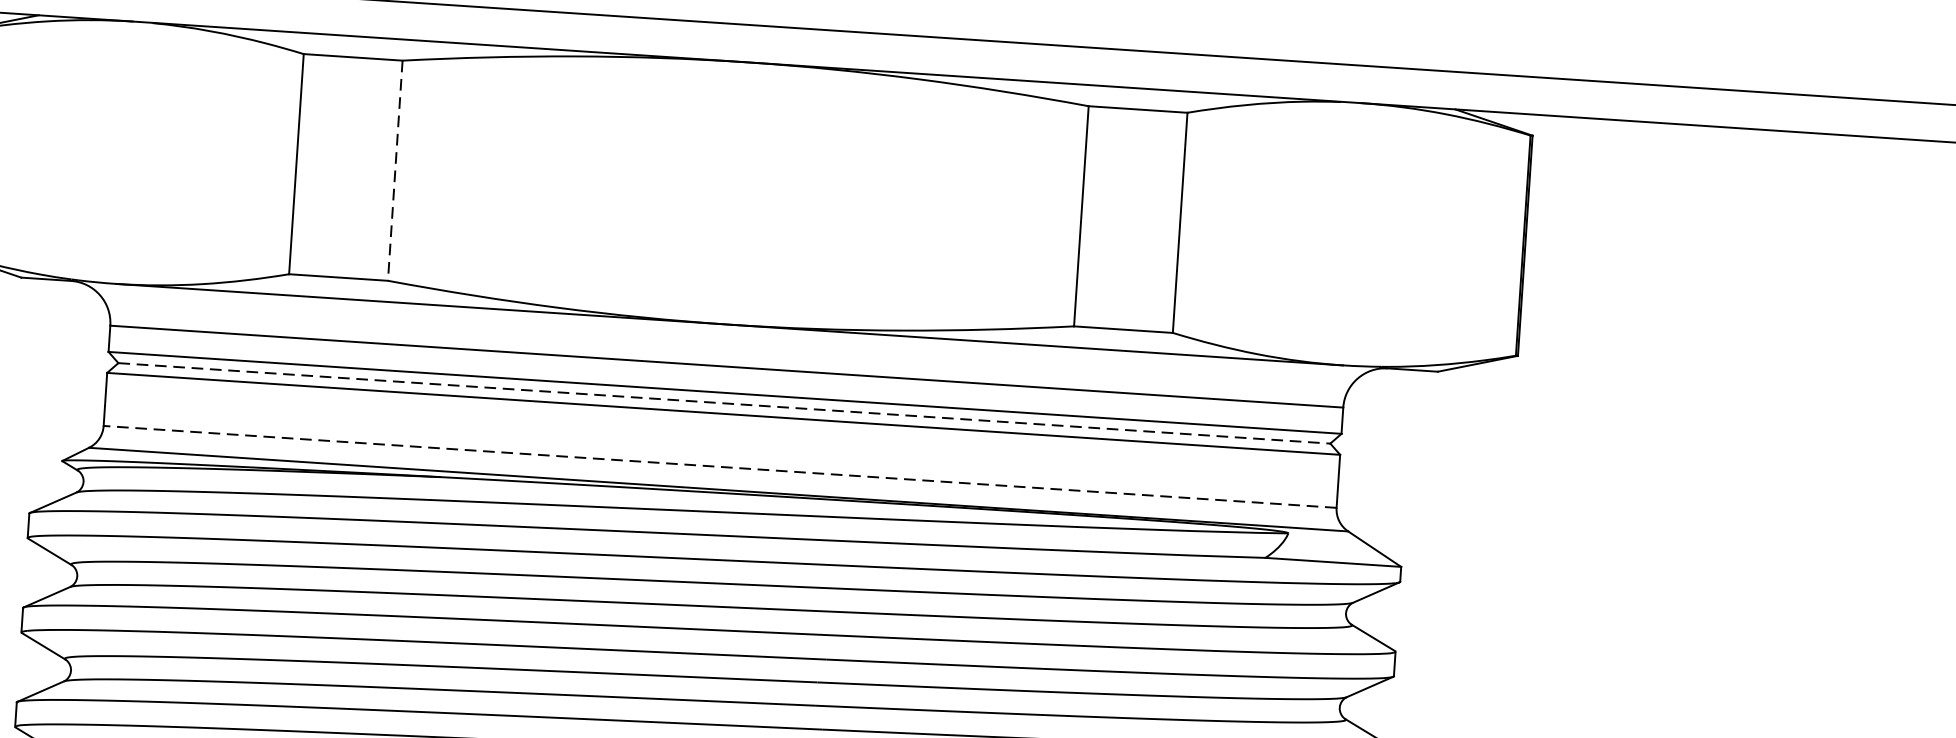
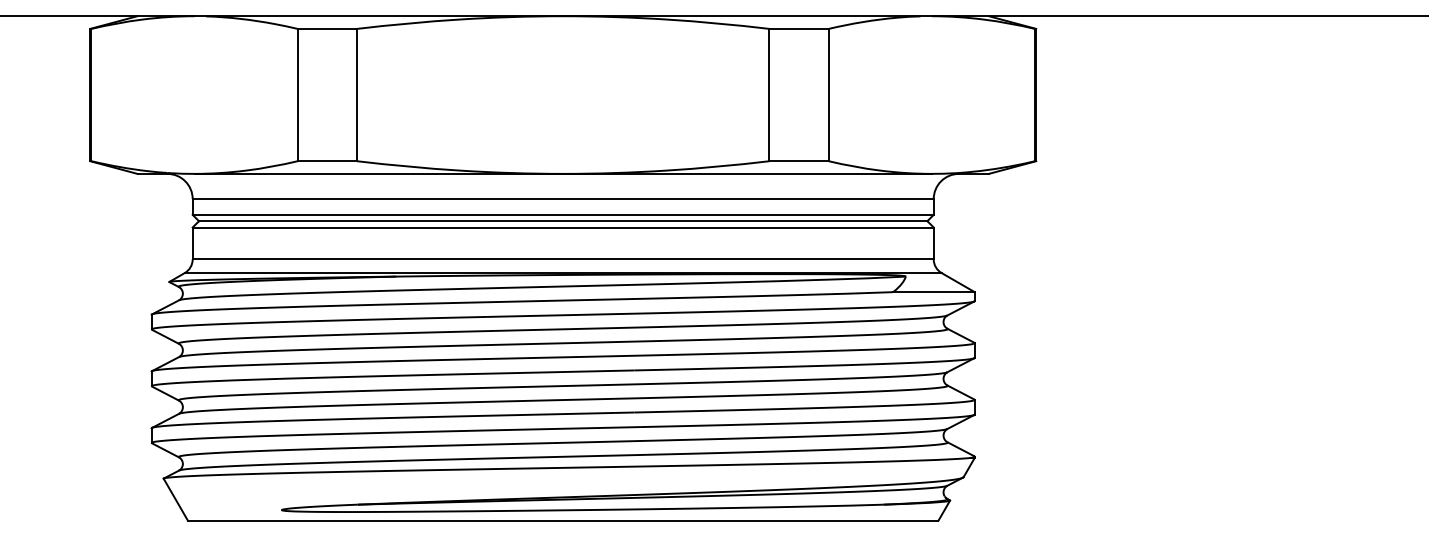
line: (395, 171) -> (357, 95), dashed -> solid
line: (724, 403) -> (563, 221), dashed -> solid
line: (720, 467) -> (563, 259), dashed -> solid

